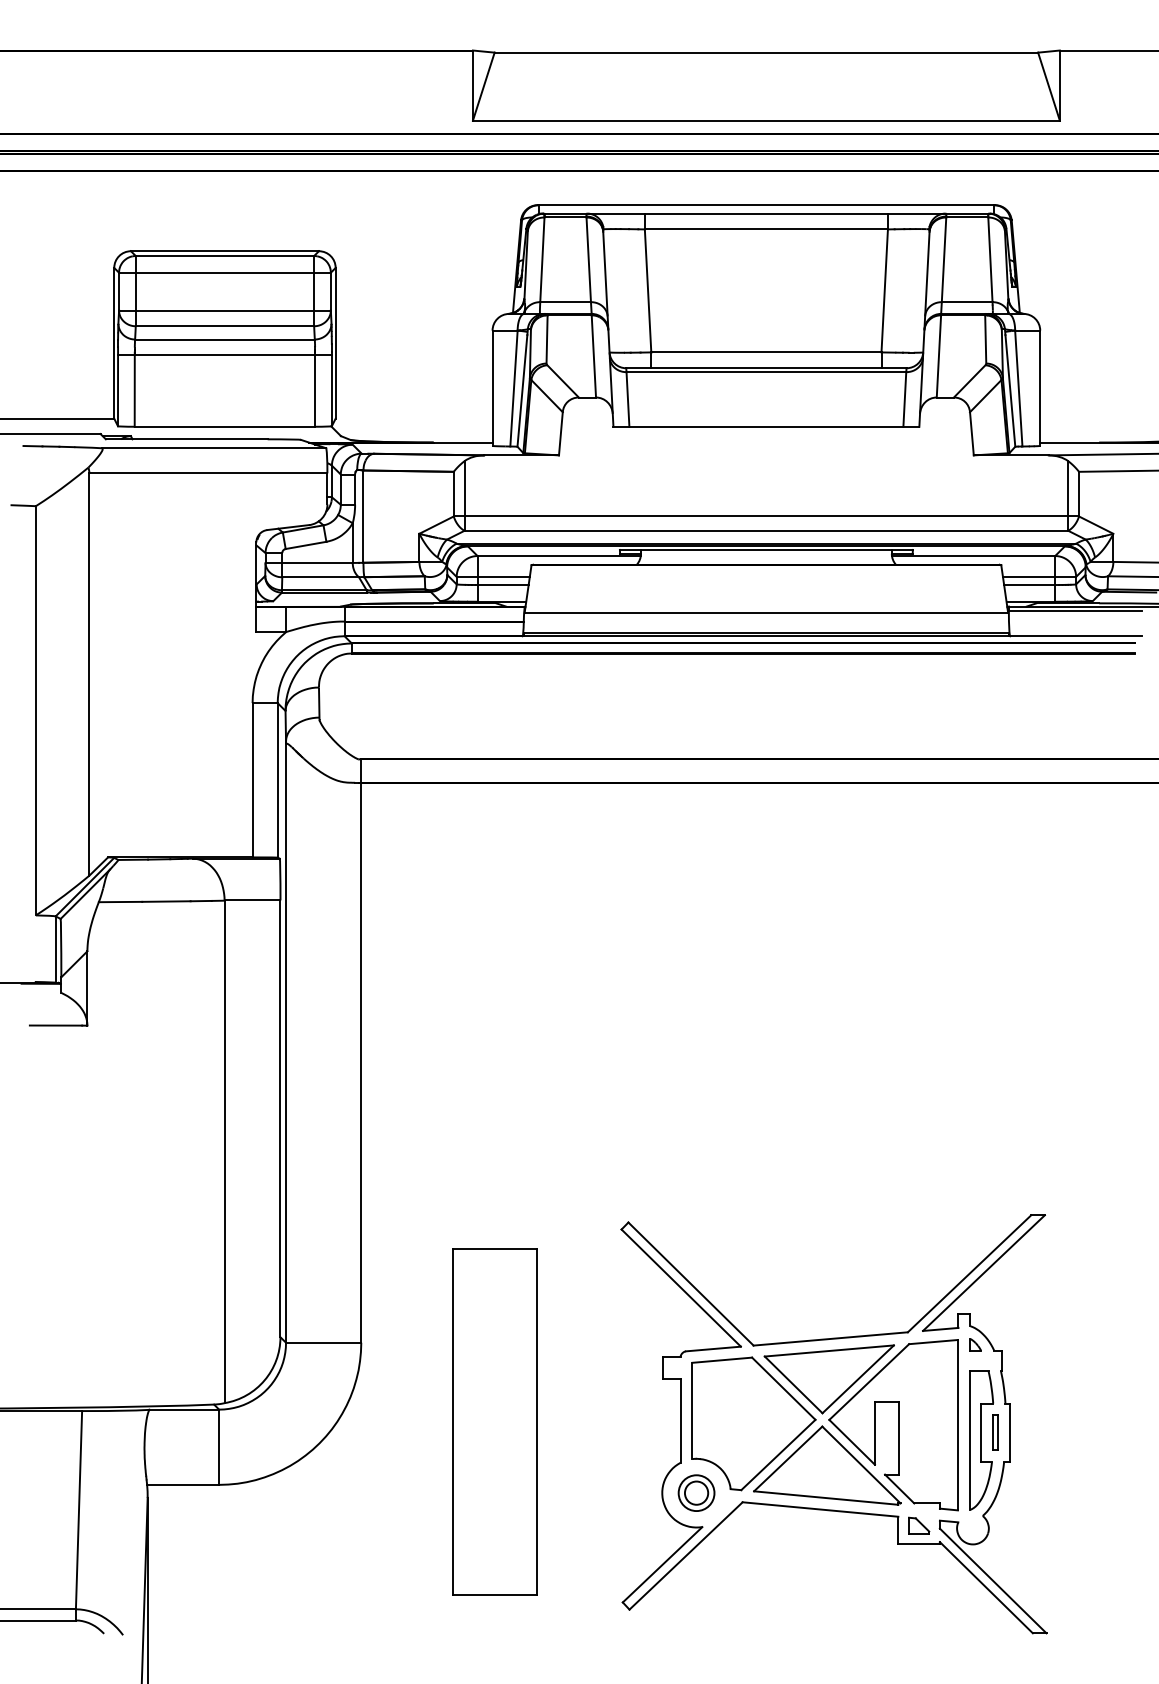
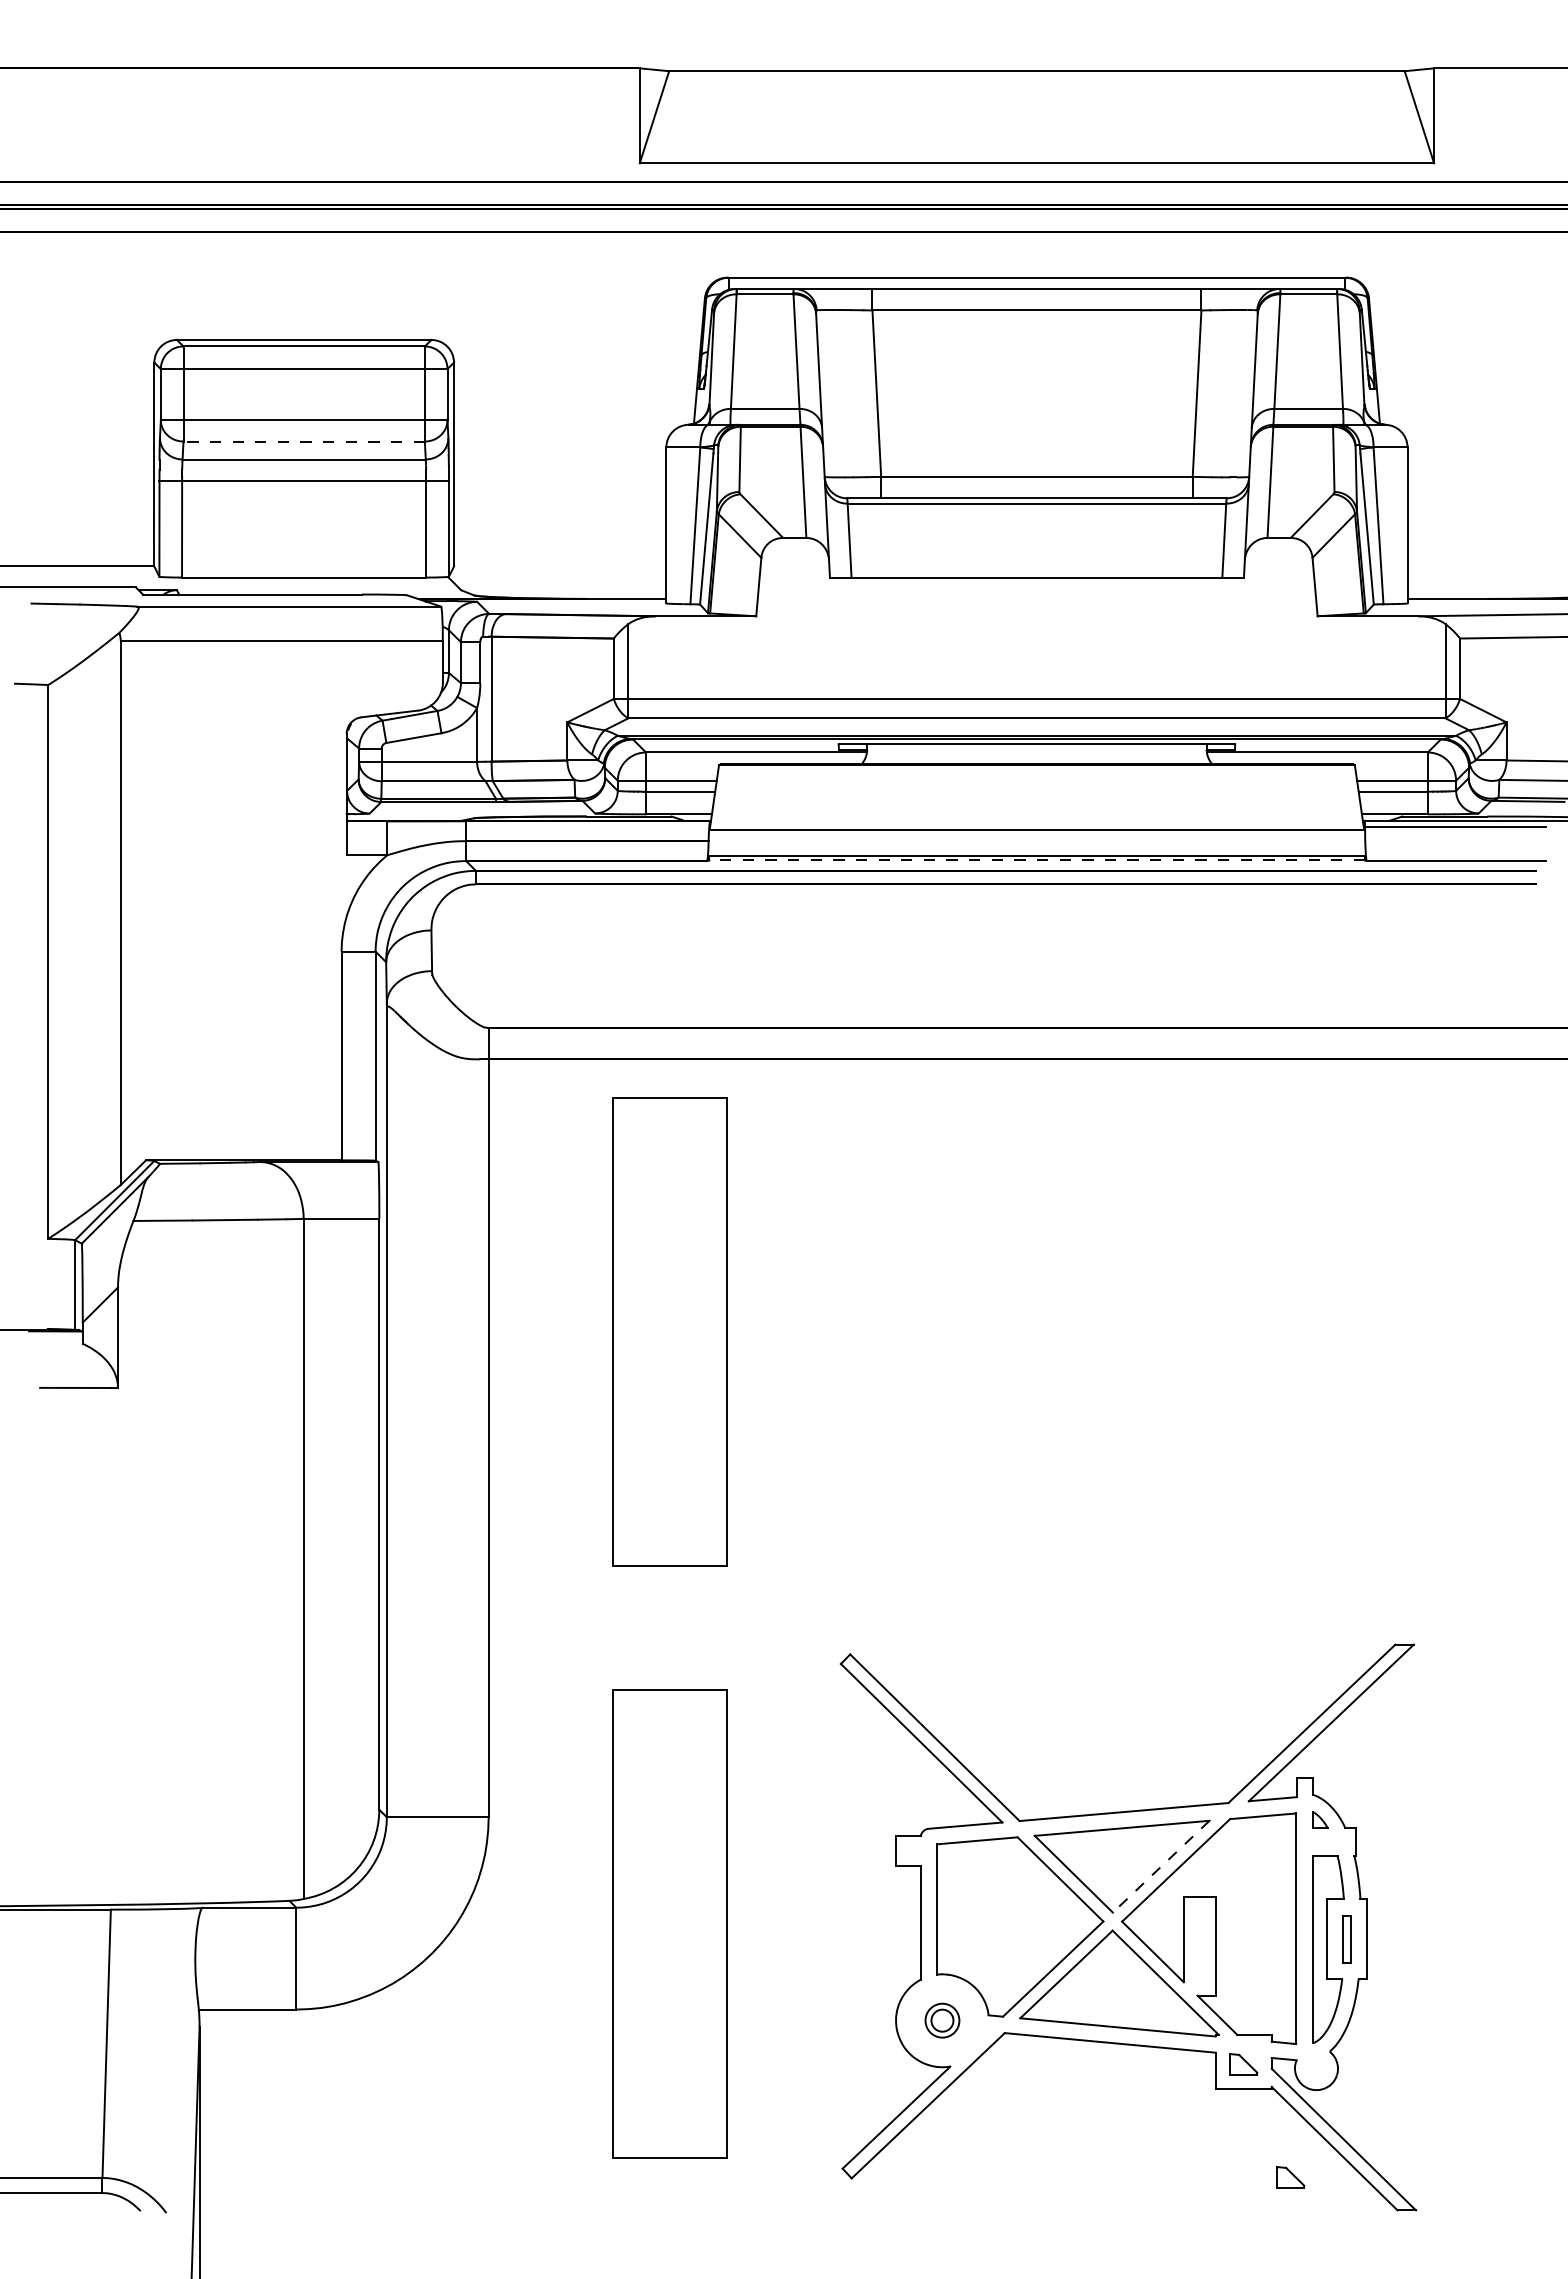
line: (225, 326) -> (304, 441), solid -> dashed
line: (766, 635) -> (1036, 860), solid -> dashed
part: (494, 983) -> (669, 1331), added
line: (858, 1379) -> (1161, 1866), solid -> dashed
part: (696, 1492) -> (942, 2020), size x0.7
part: (953, 1608) -> (1290, 2177), added

